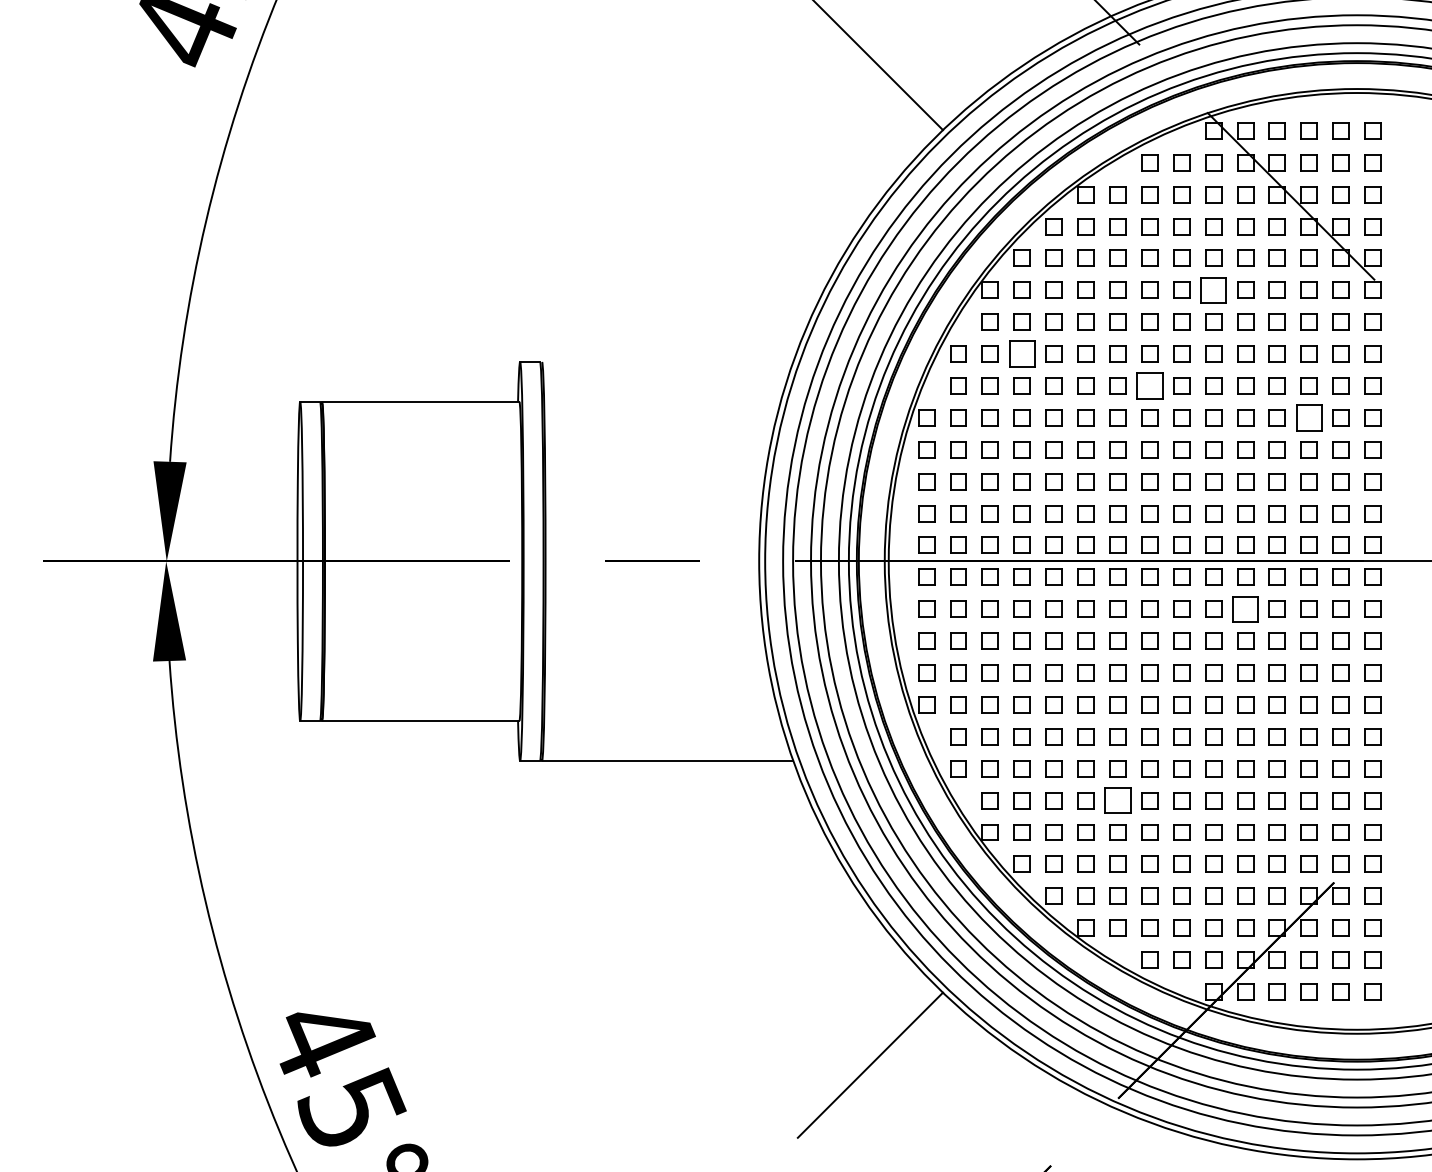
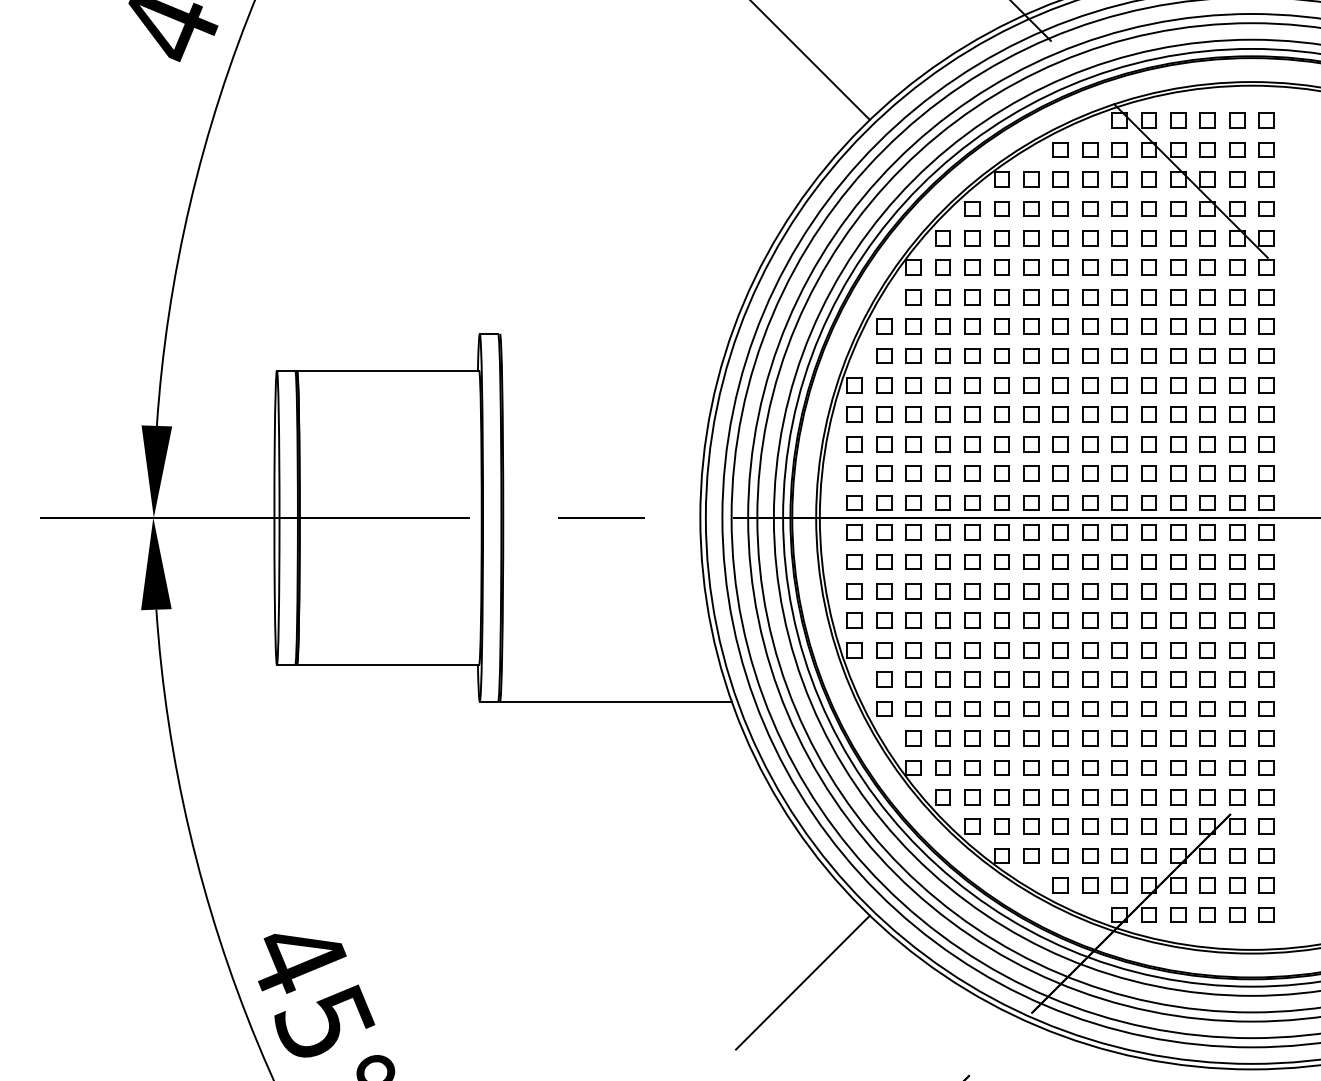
part: (1213, 289) -> (1119, 266), size x0.62
part: (1021, 353) -> (942, 326), size x0.62
part: (1149, 385) -> (1060, 355), size x0.62
part: (1308, 417) -> (1207, 385), size x0.62
part: (1245, 608) -> (1148, 561), size x0.62
part: (1117, 800) -> (1030, 738), size x0.62

